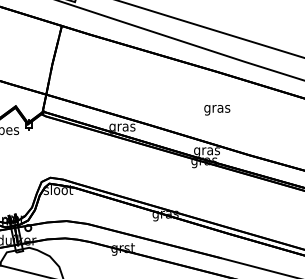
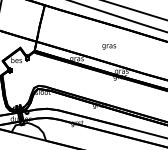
text: (217, 109) -> (109, 46), moved

